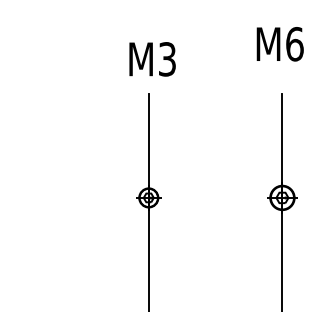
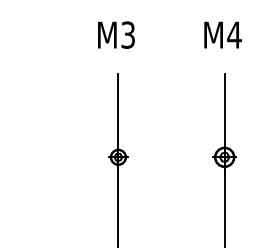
text: (294, 43) -> (234, 34), M6 -> M4
text: (152, 58) -> (116, 34), moved

